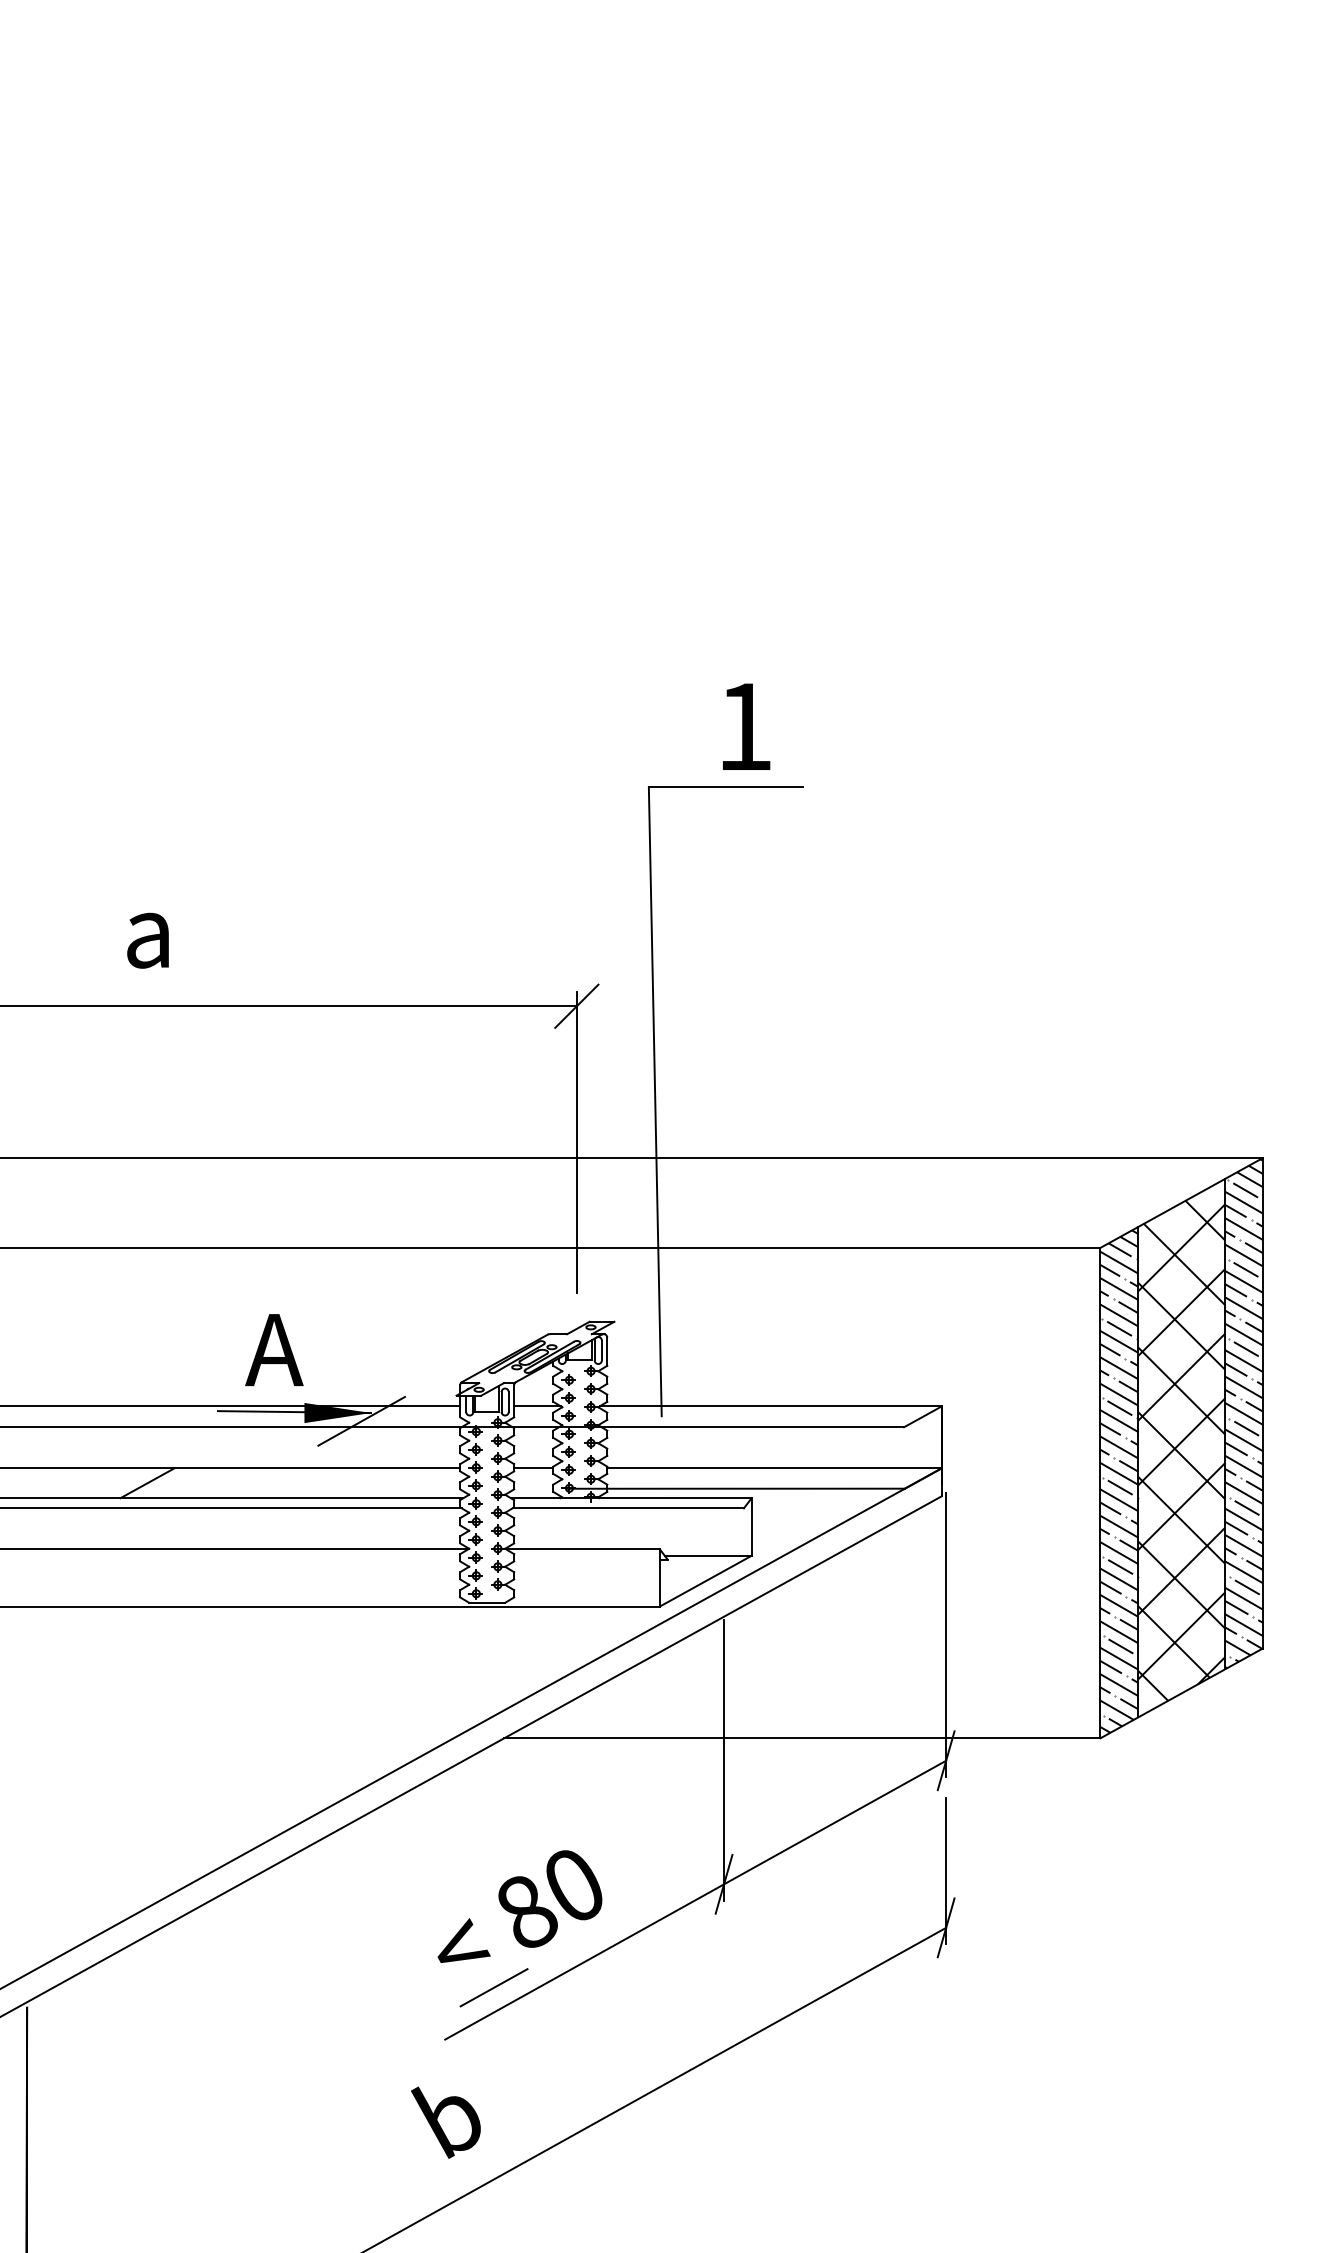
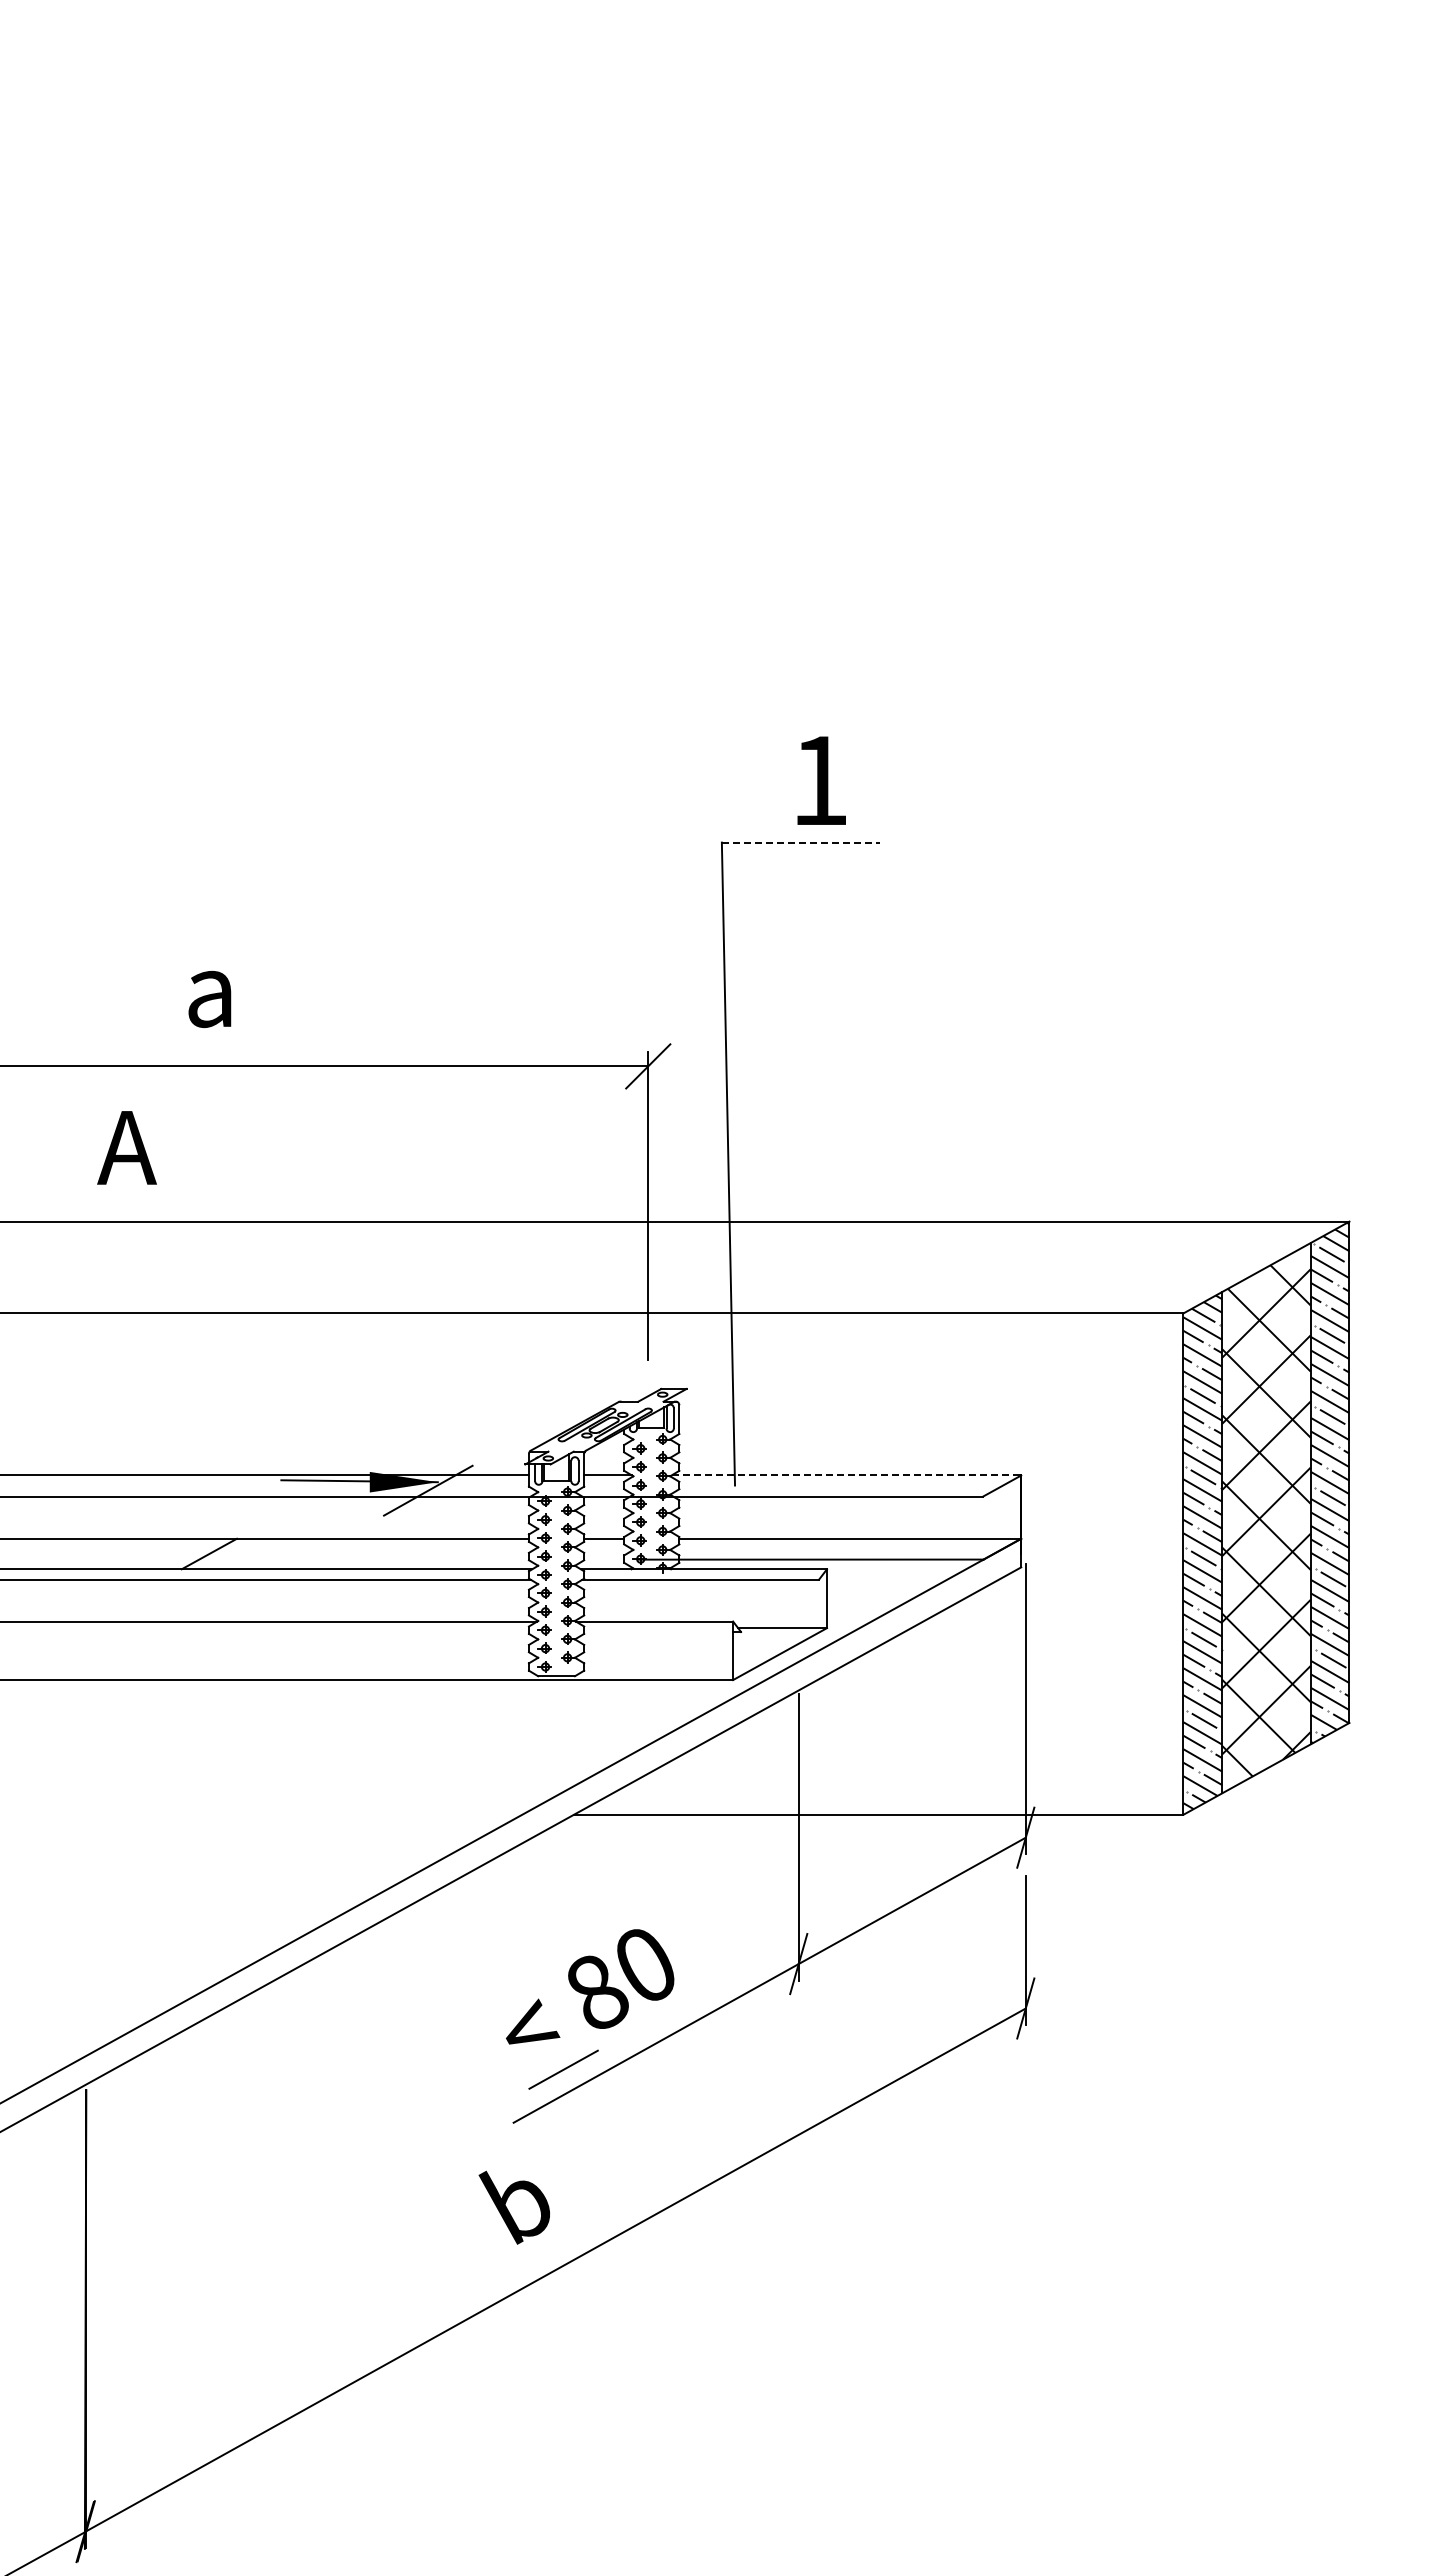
line: (725, 787) -> (800, 842), solid -> dashed
text: (273, 1349) -> (126, 1147), moved
line: (770, 1406) -> (846, 1475), solid -> dashed

